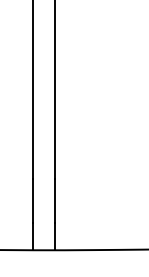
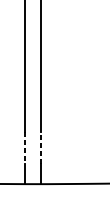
line: (33, 201) -> (24, 148), solid -> dashed
line: (55, 201) -> (41, 148), solid -> dashed

